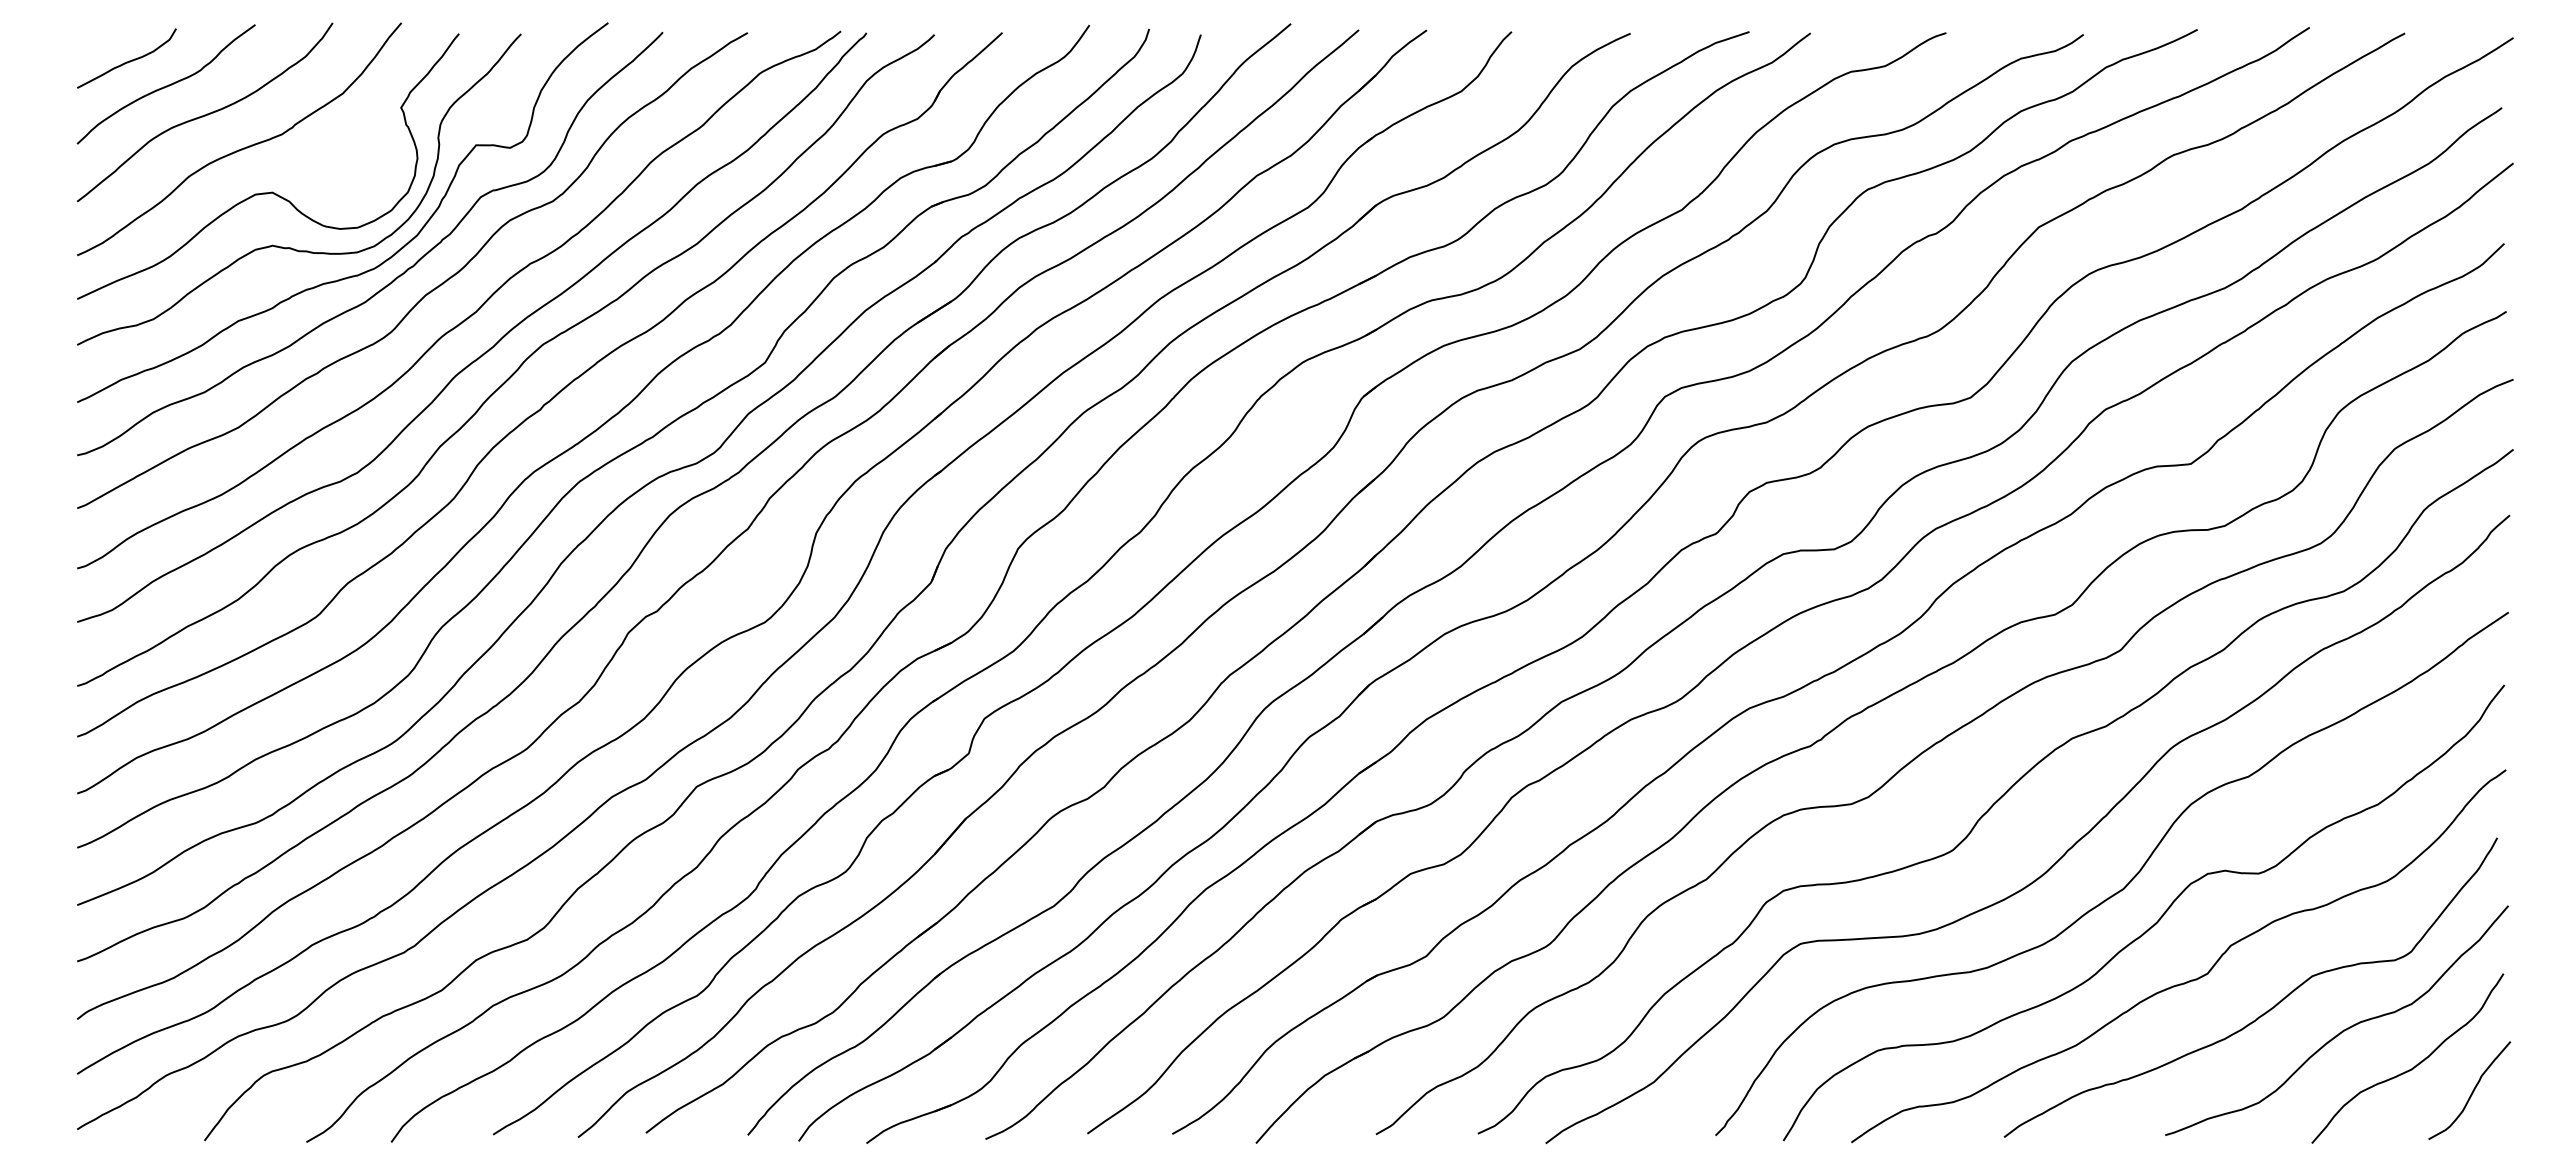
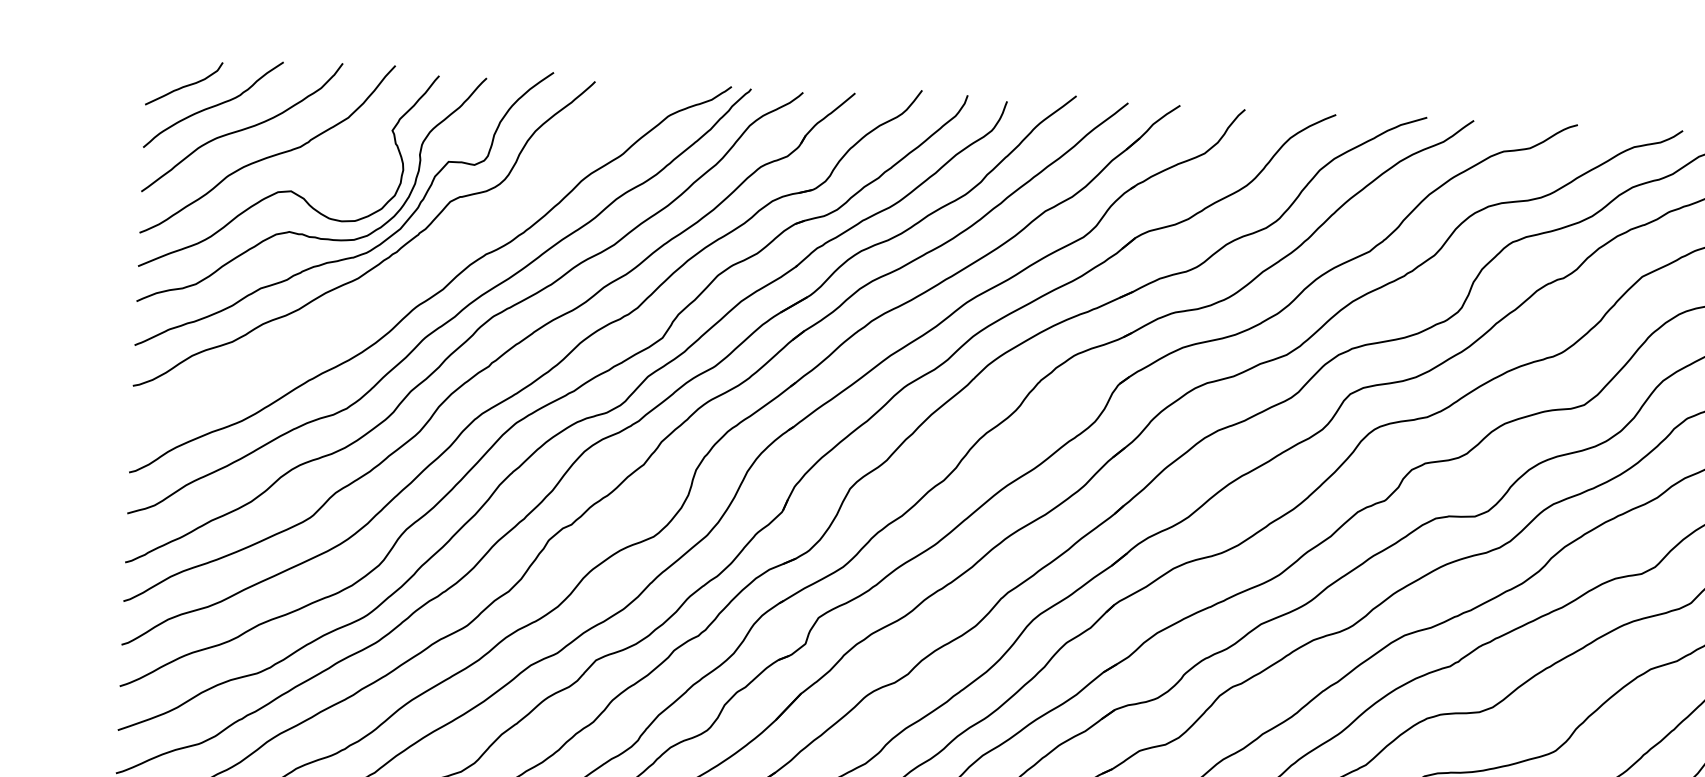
curve: (427, 292) -> (406, 272), removed

